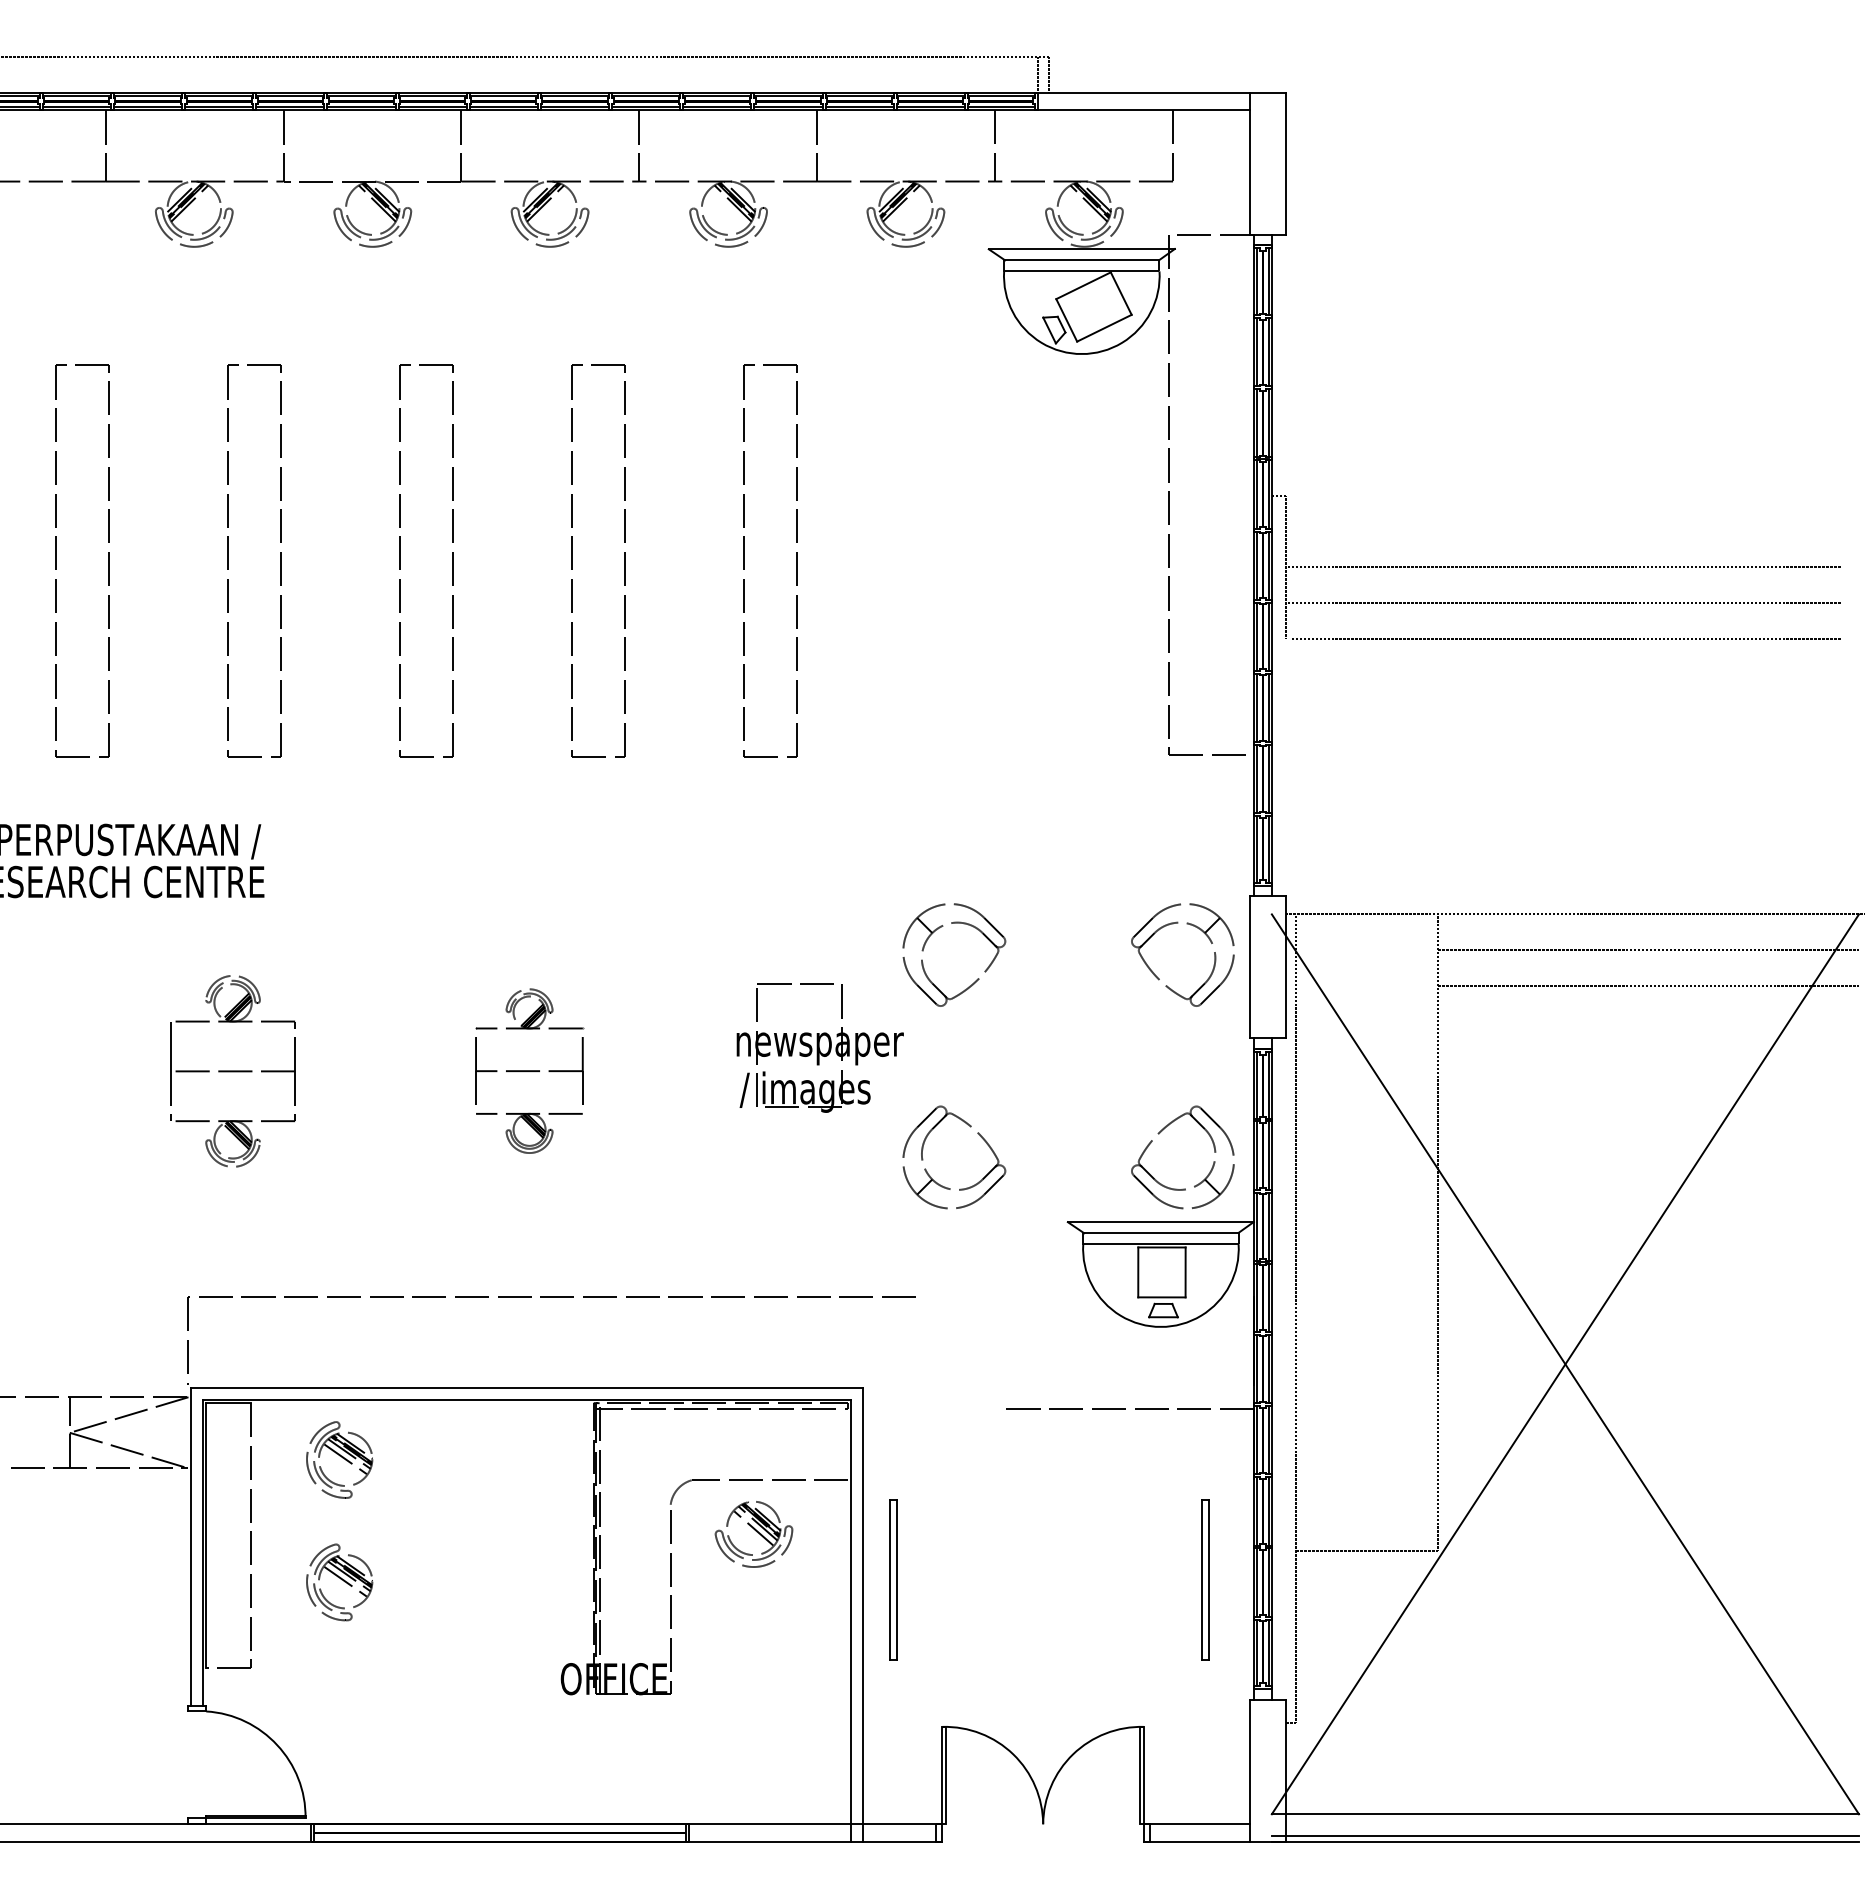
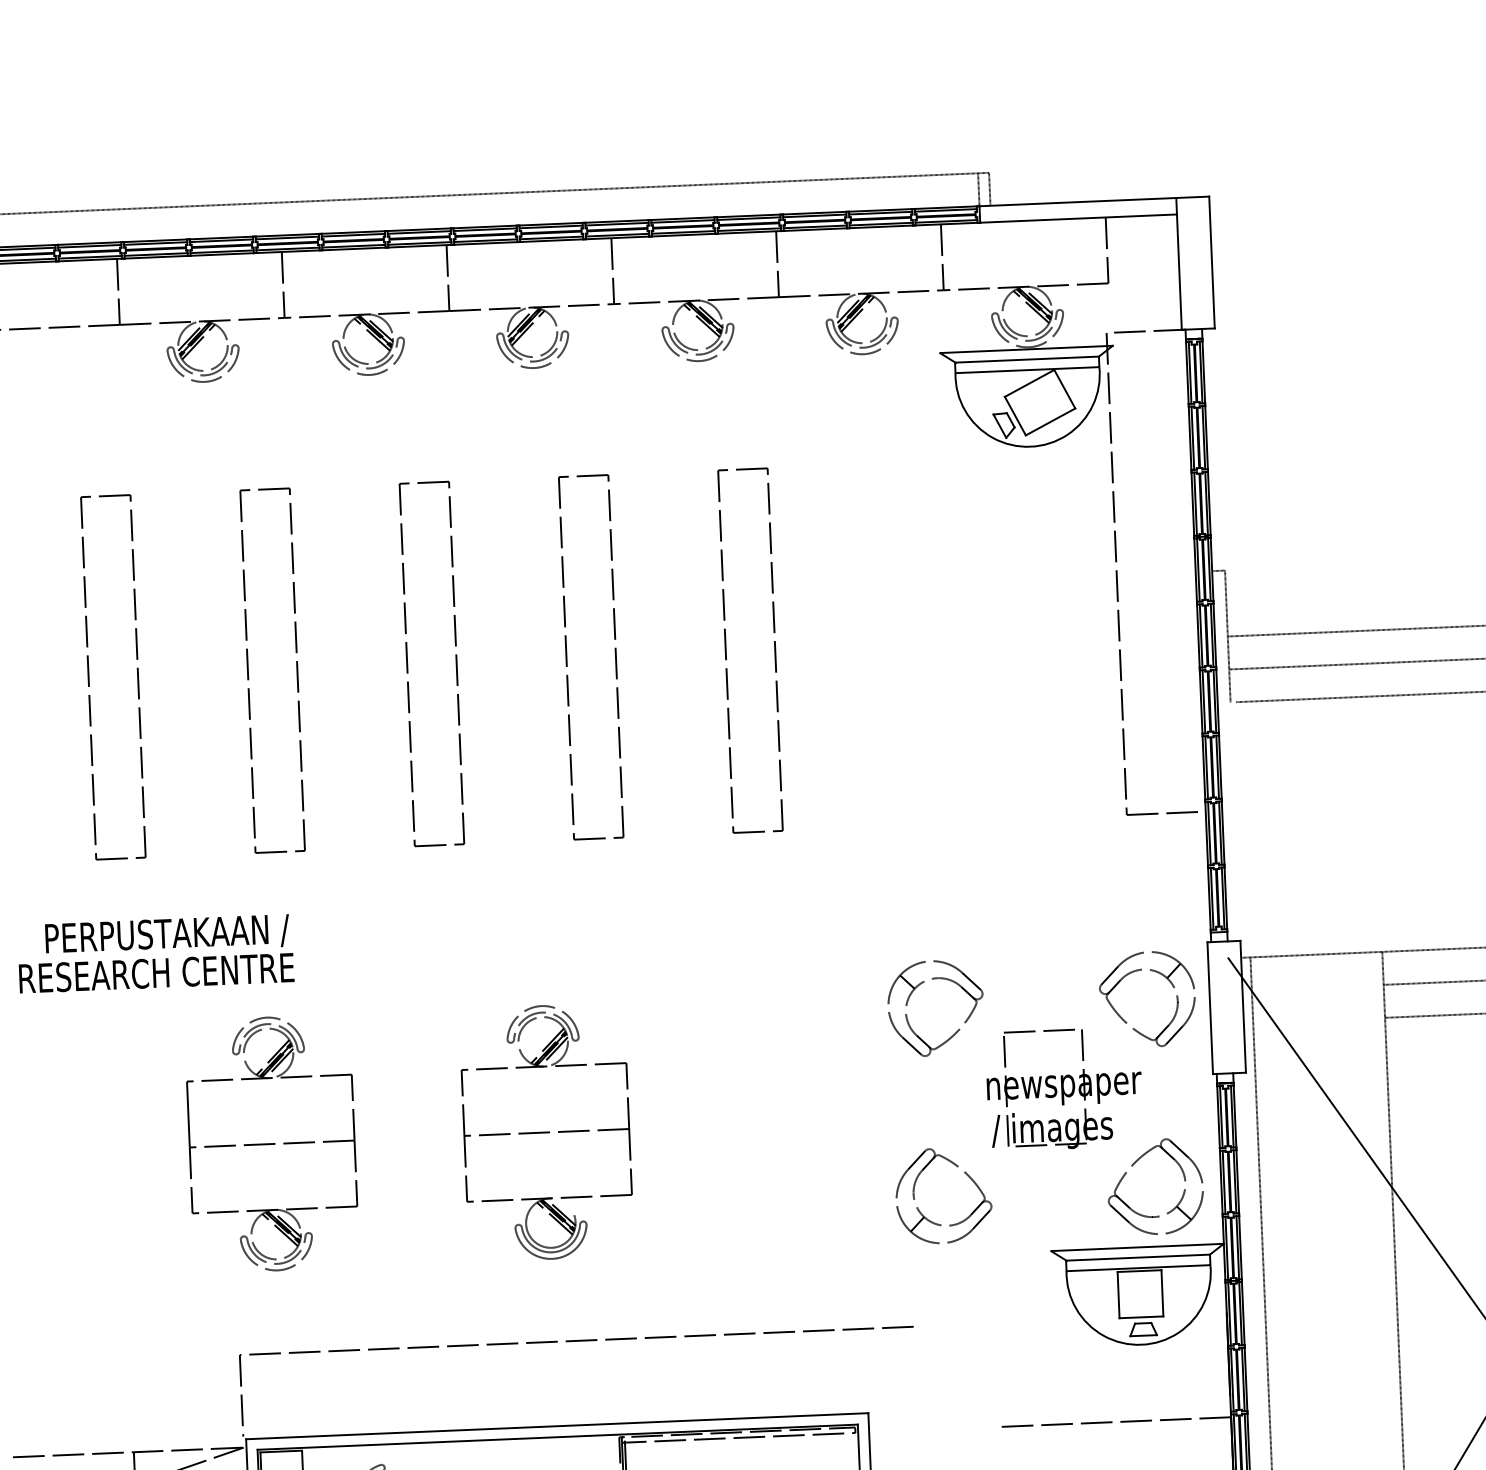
part: (819, 1047) -> (1063, 1088), moved
part: (529, 1070) -> (546, 1131), size x1.67
part: (232, 1071) -> (271, 1144), size x1.43

